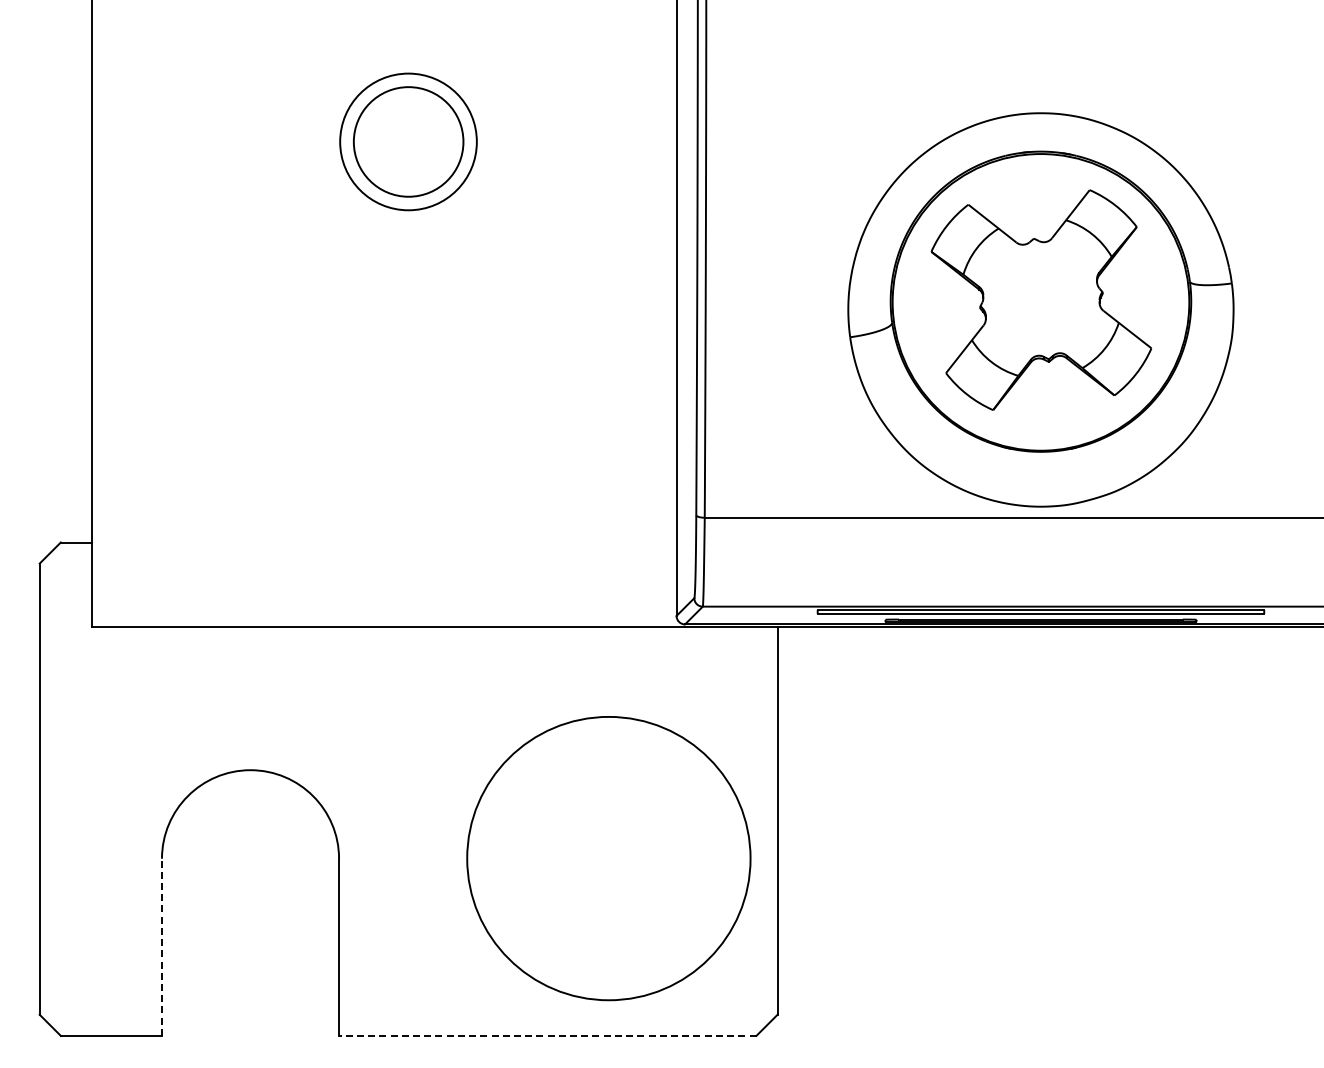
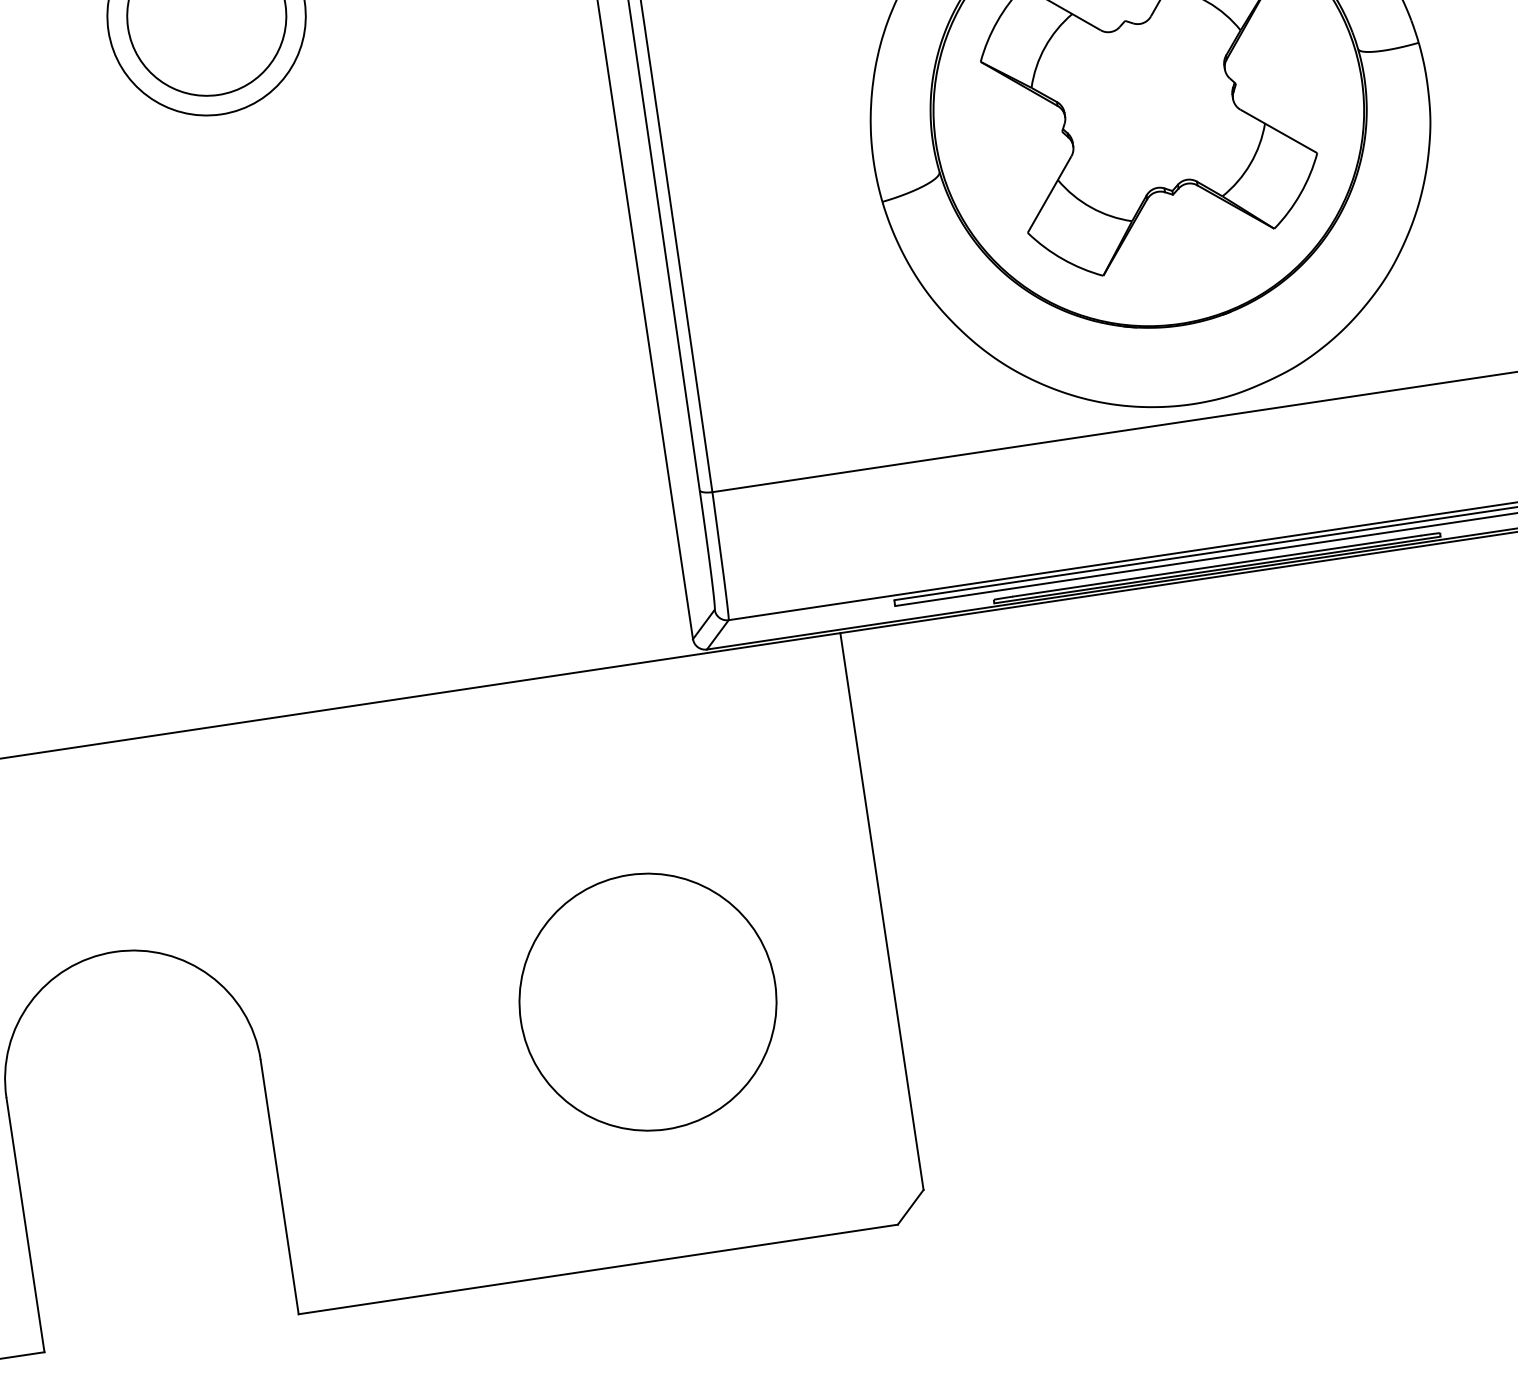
circle: (608, 858) -> (647, 1001), size x0.62
line: (161, 947) -> (24, 1225), dashed -> solid
line: (547, 1035) -> (597, 1269), dashed -> solid

